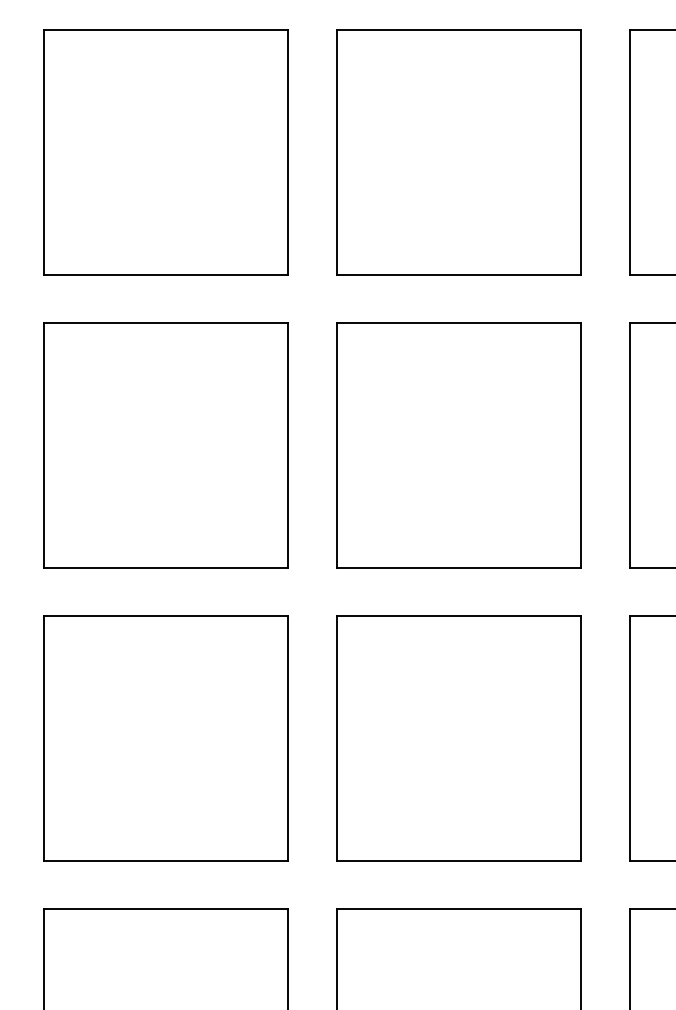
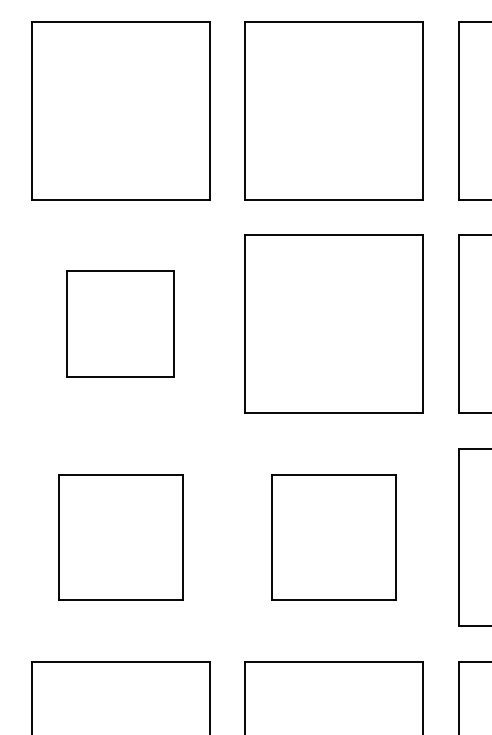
part: (165, 445) -> (120, 324), size x0.6
part: (165, 738) -> (120, 537), size x0.7
part: (458, 738) -> (333, 537), size x0.7

